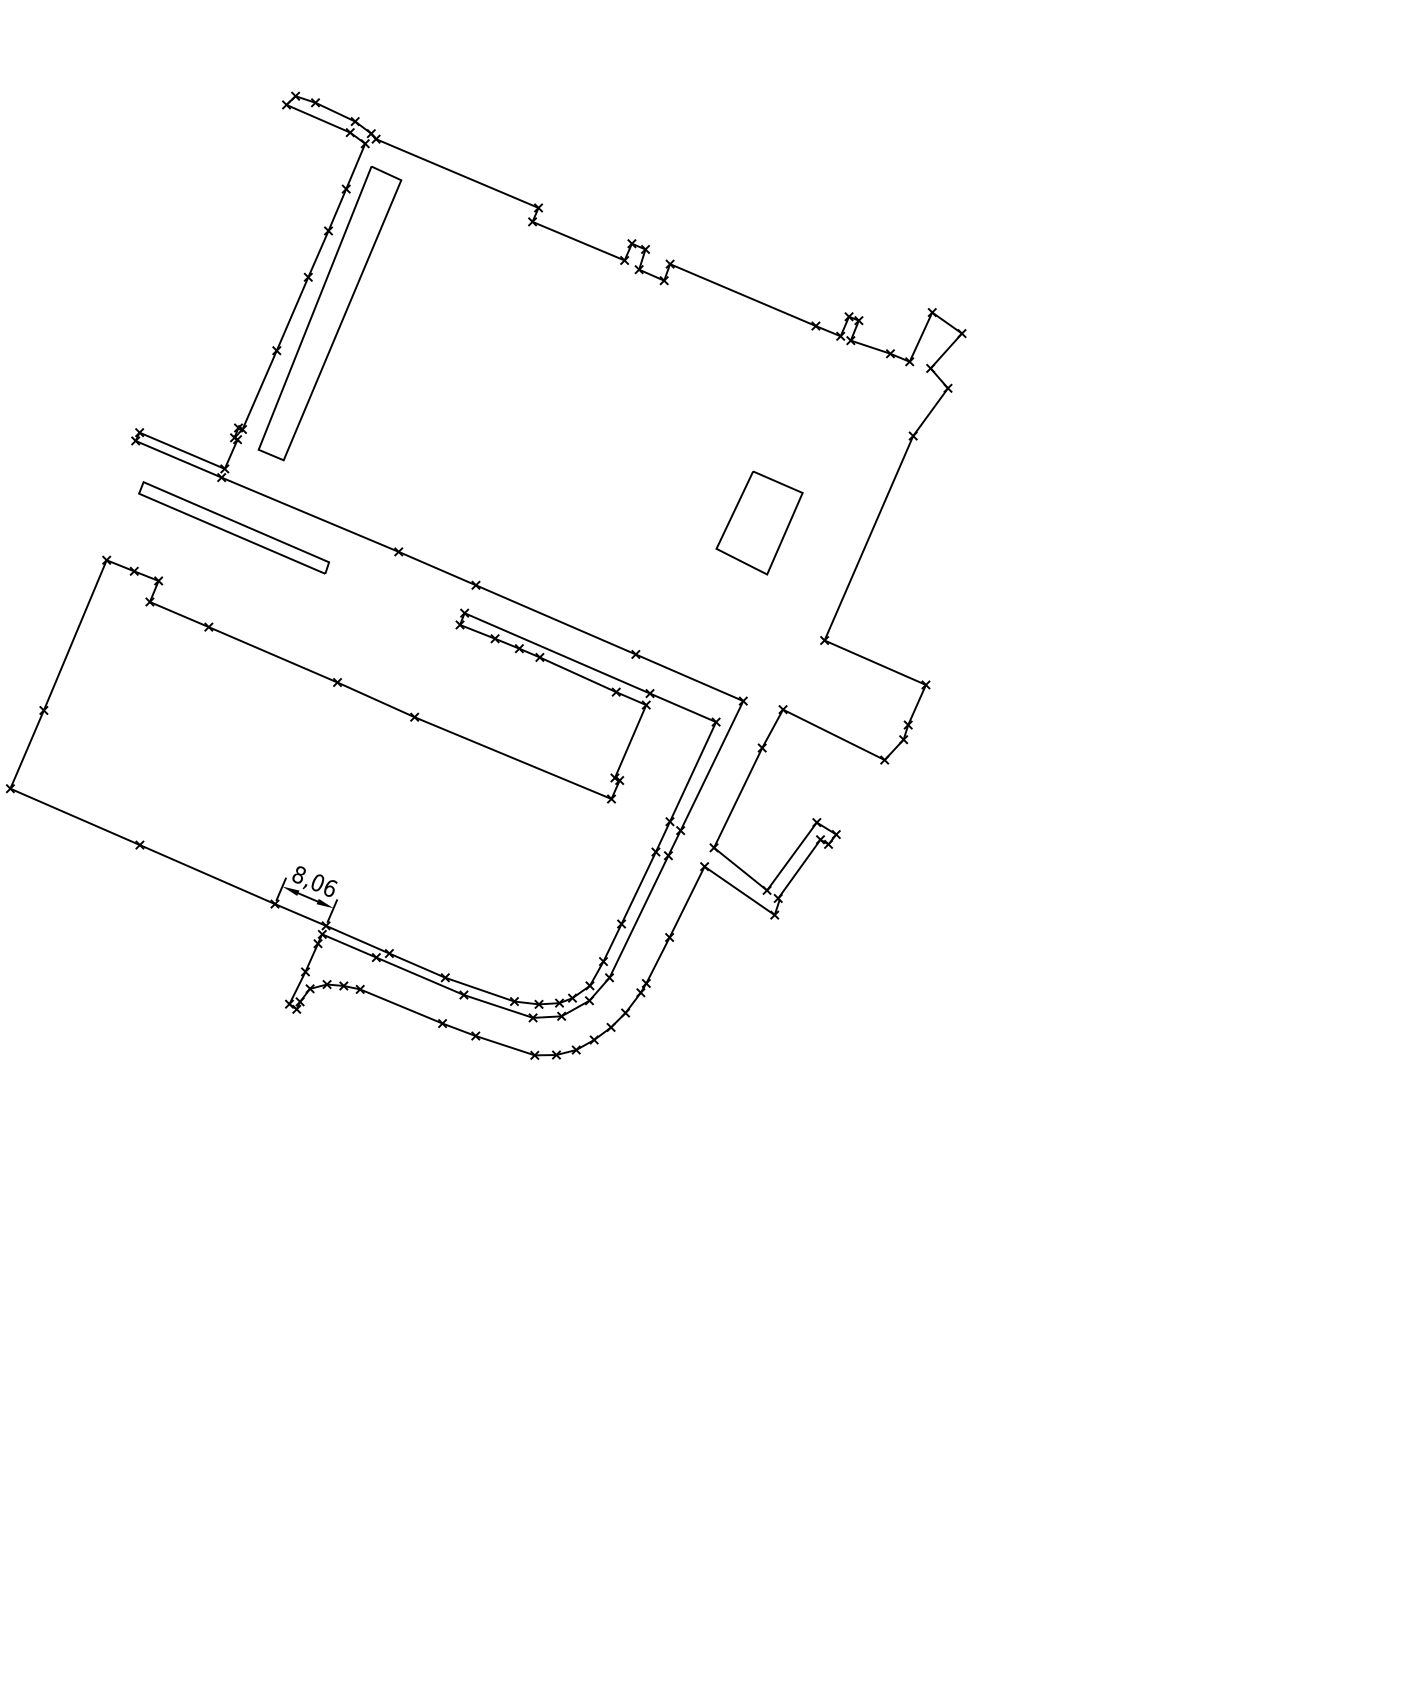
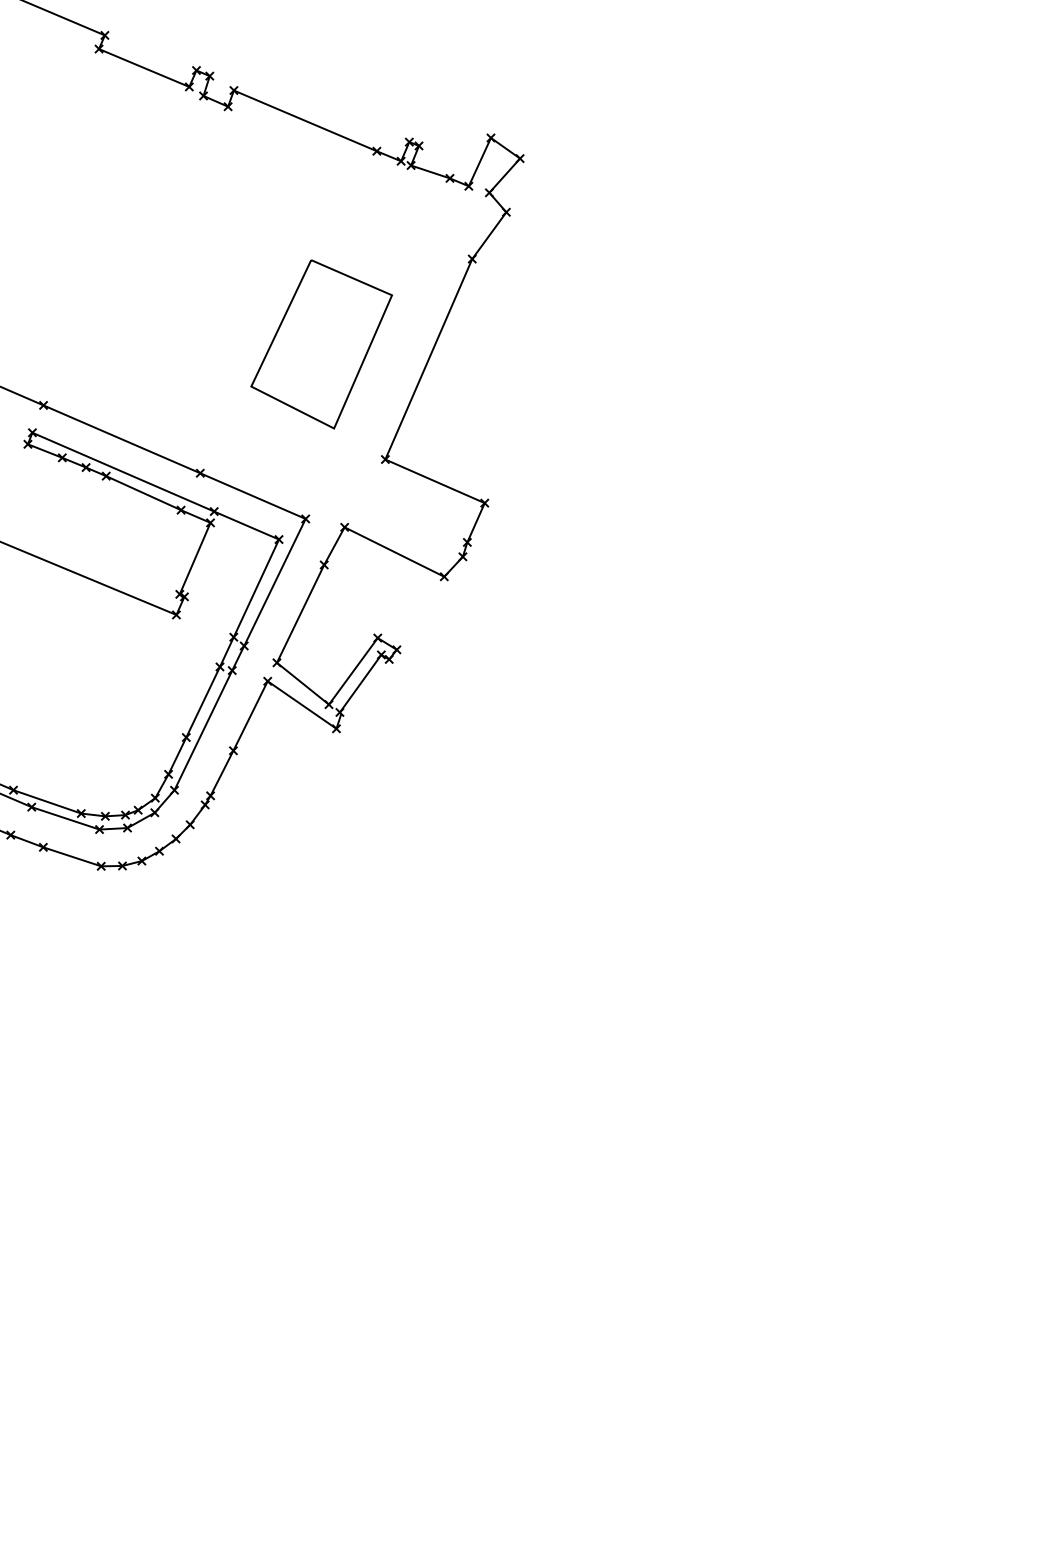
part: (759, 522) -> (321, 343), size x1.67

